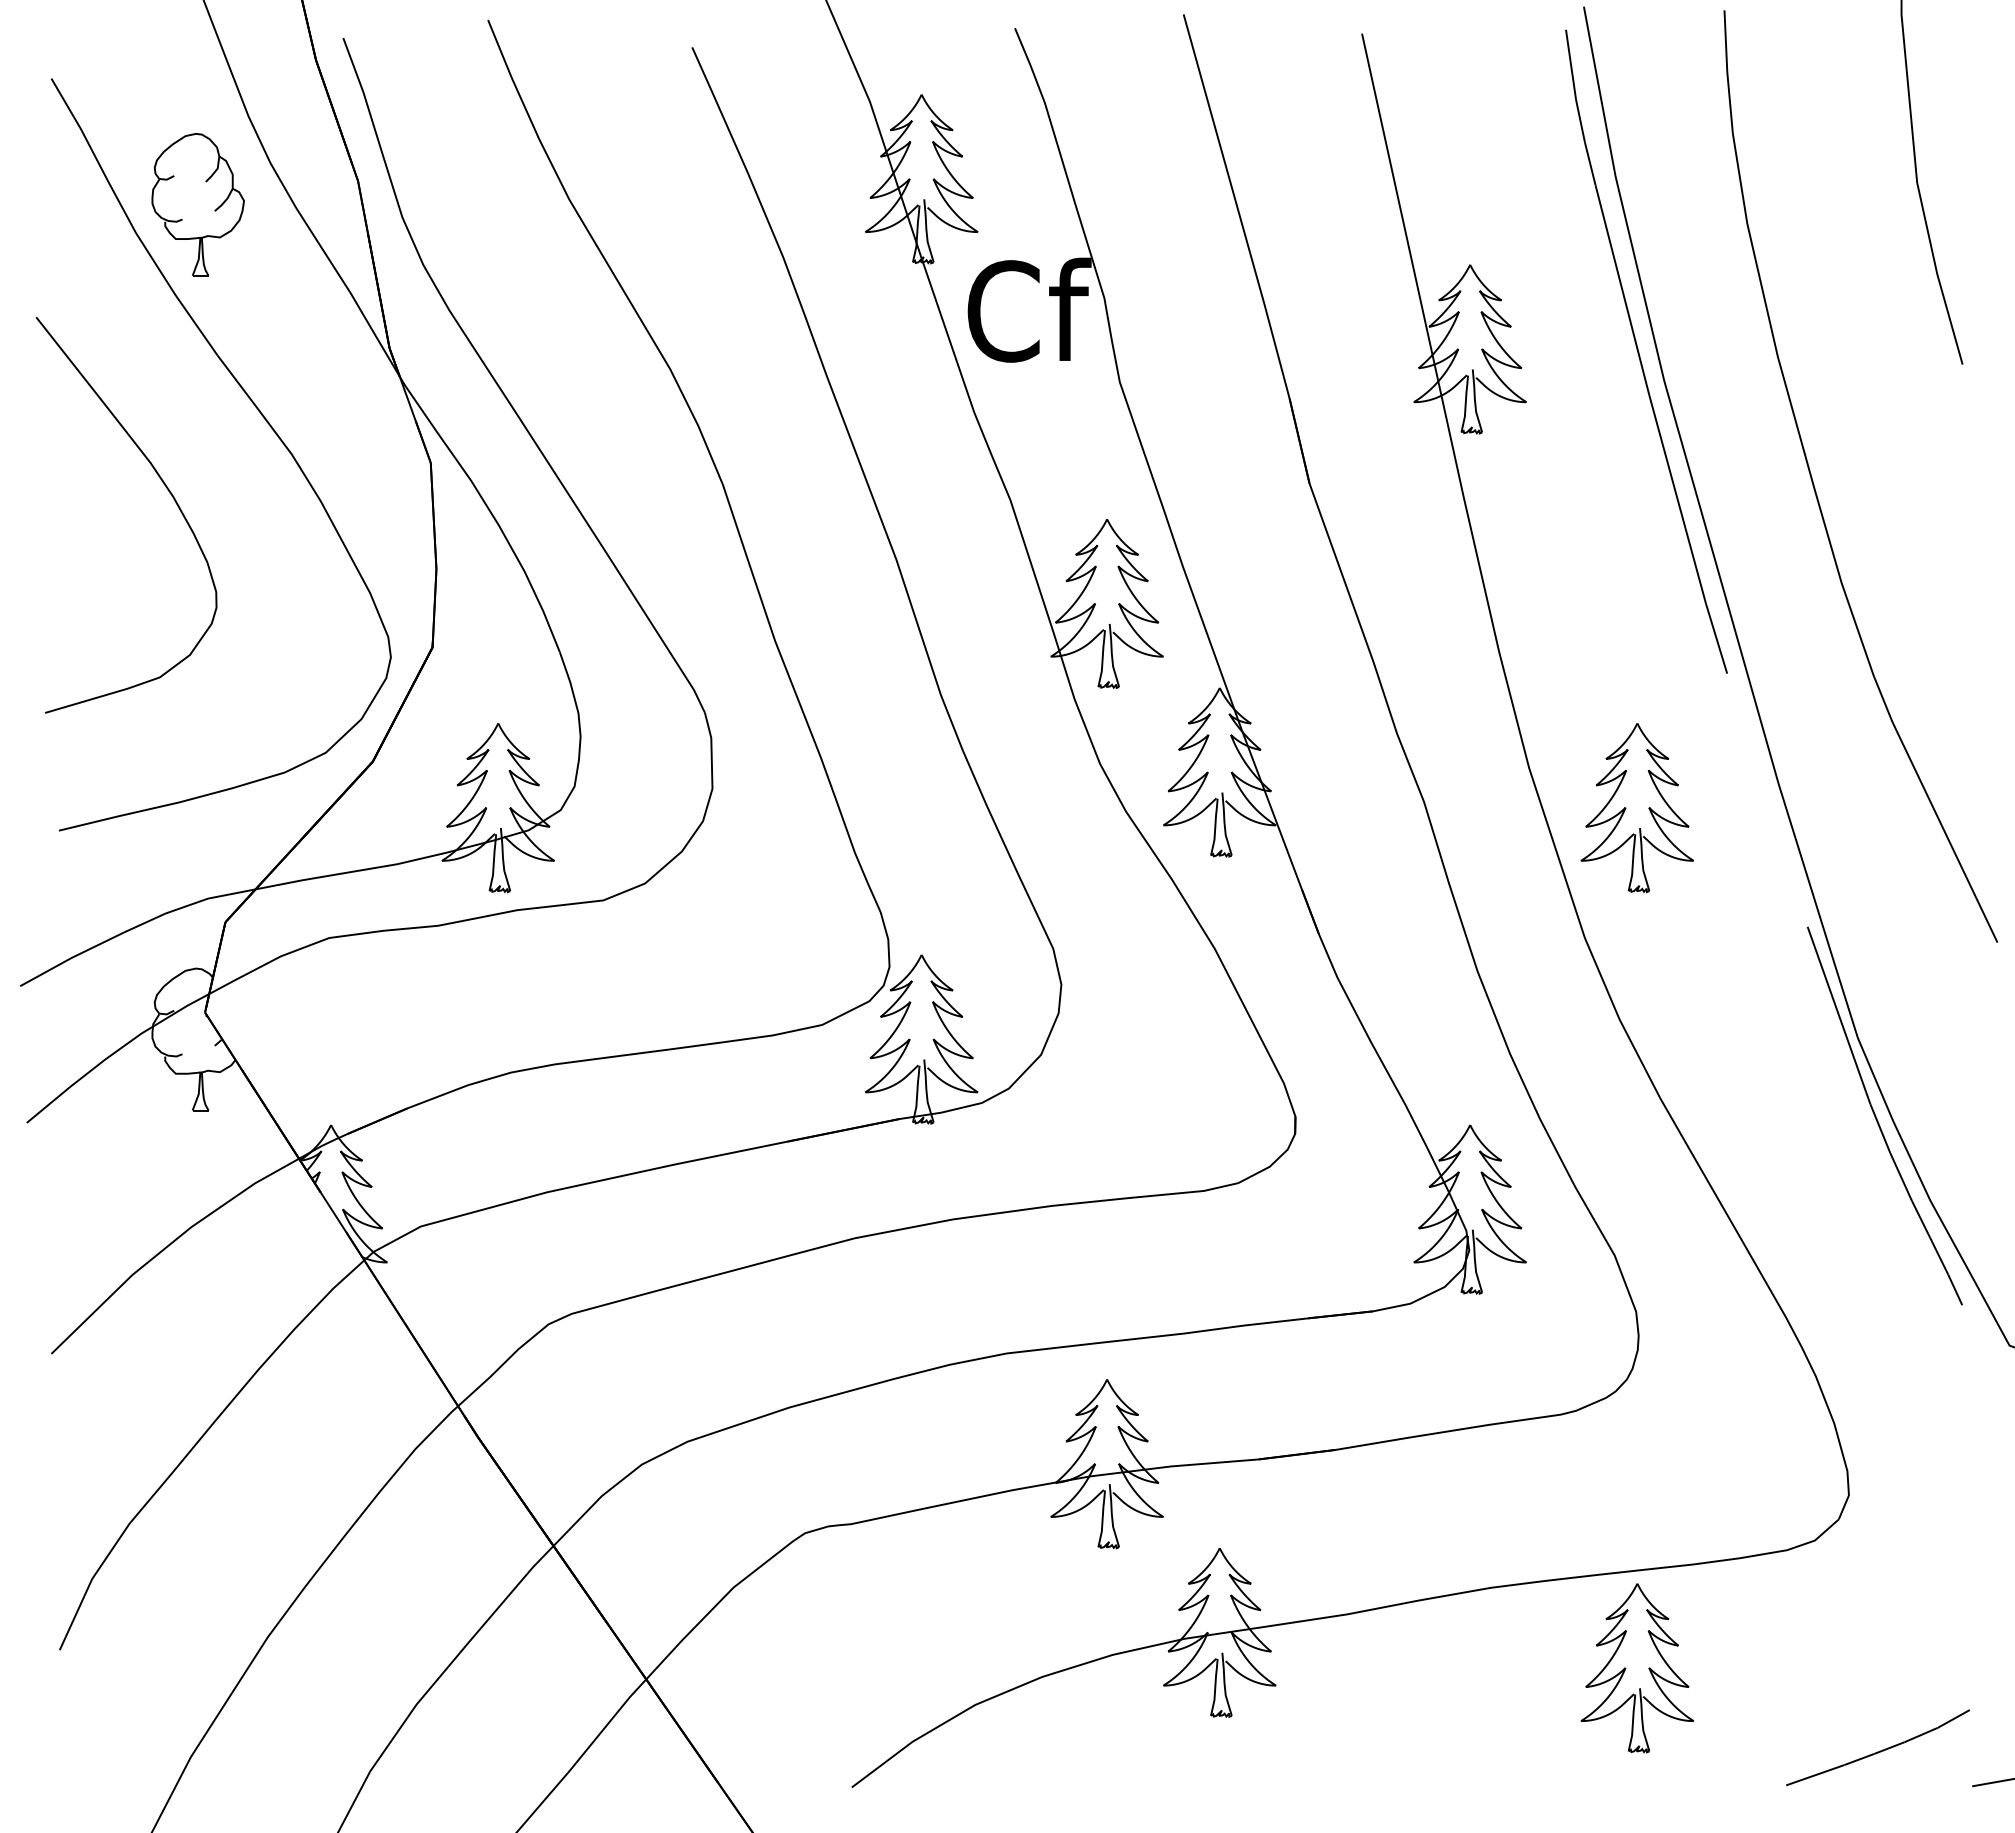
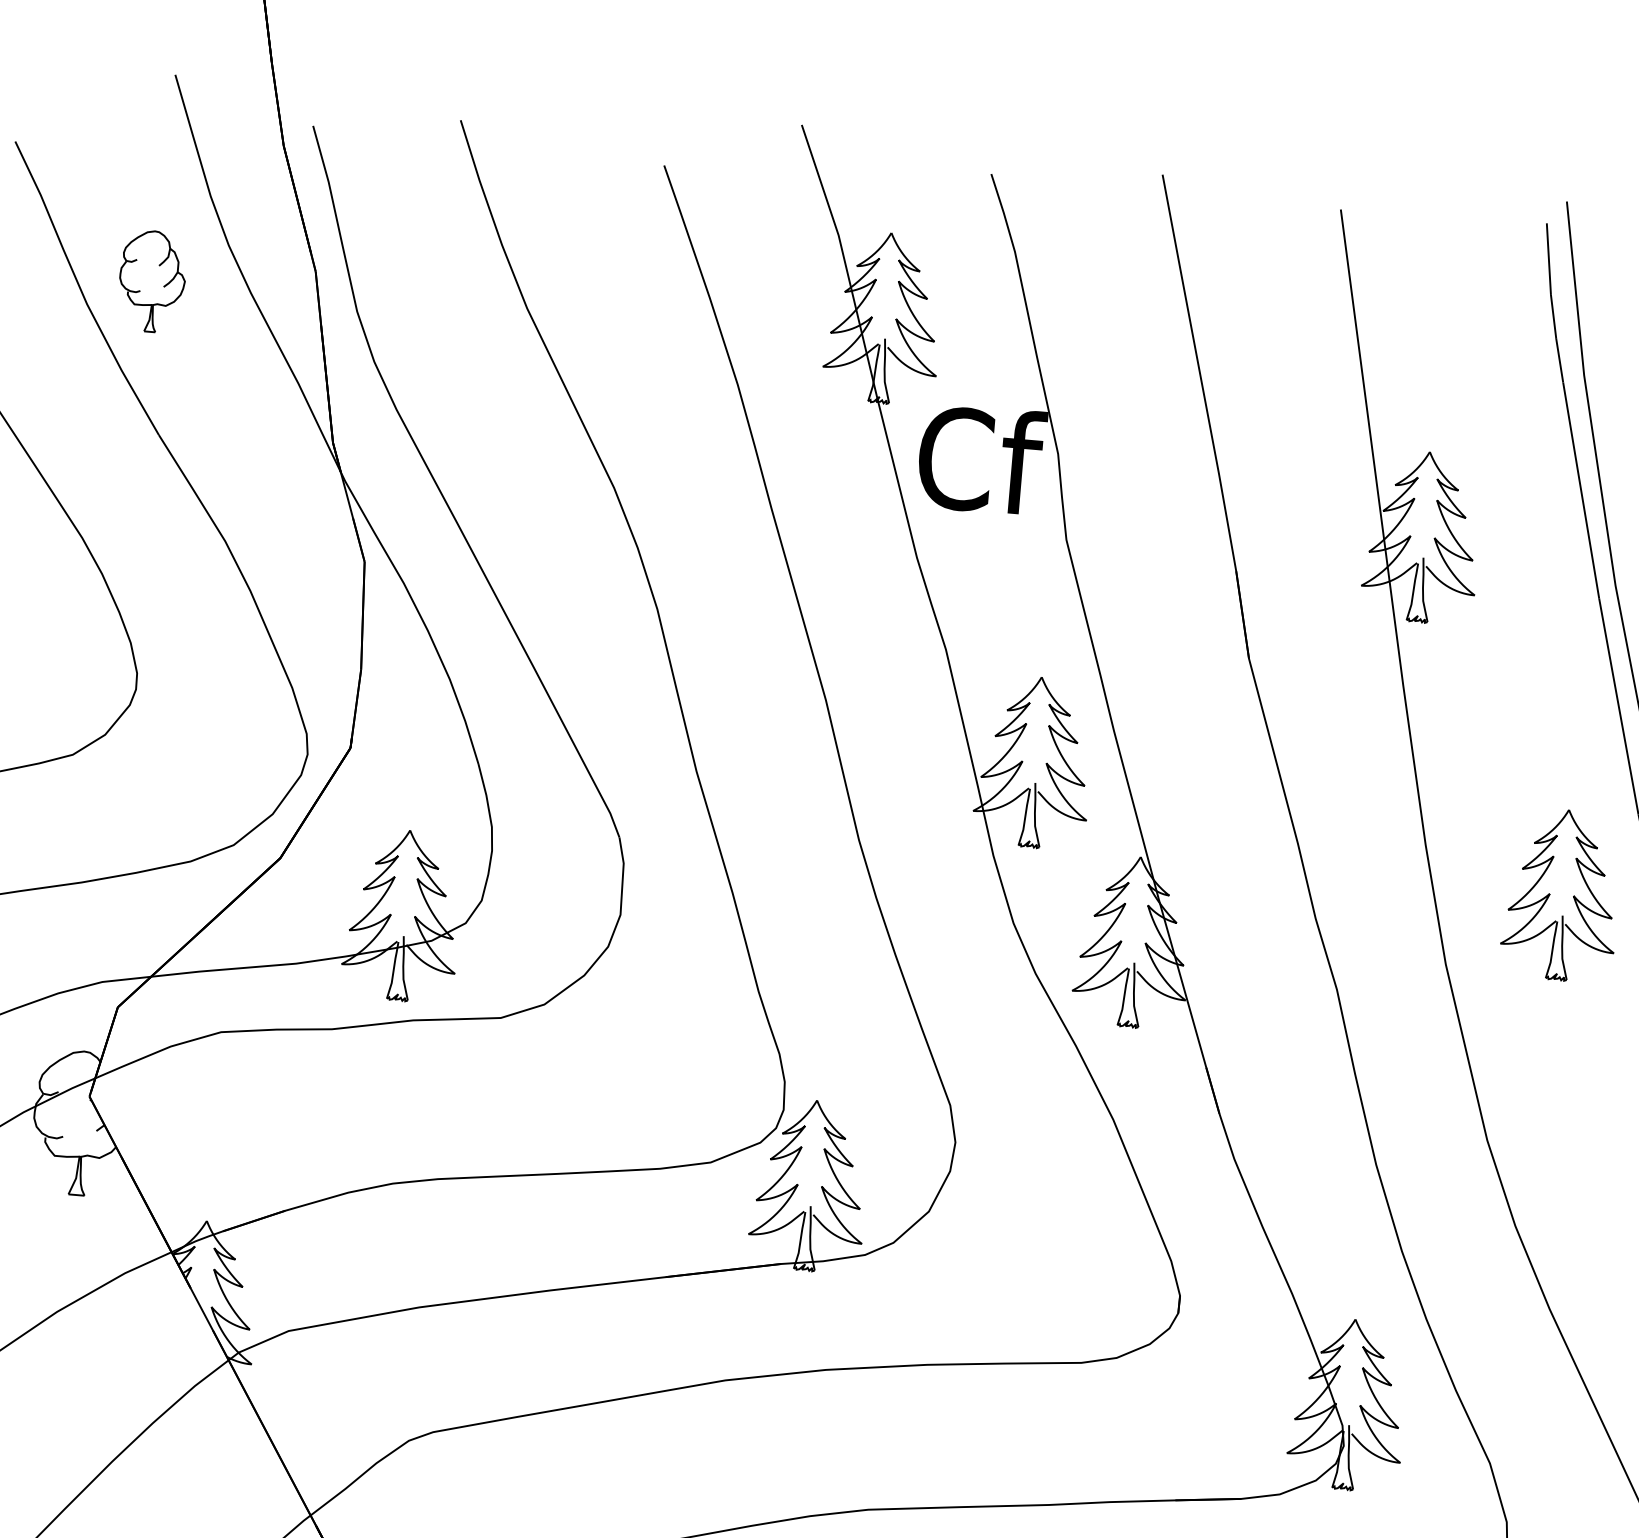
part: (197, 204) -> (151, 281), size x0.7
part: (1626, 808) -> (1550, 894), moved

